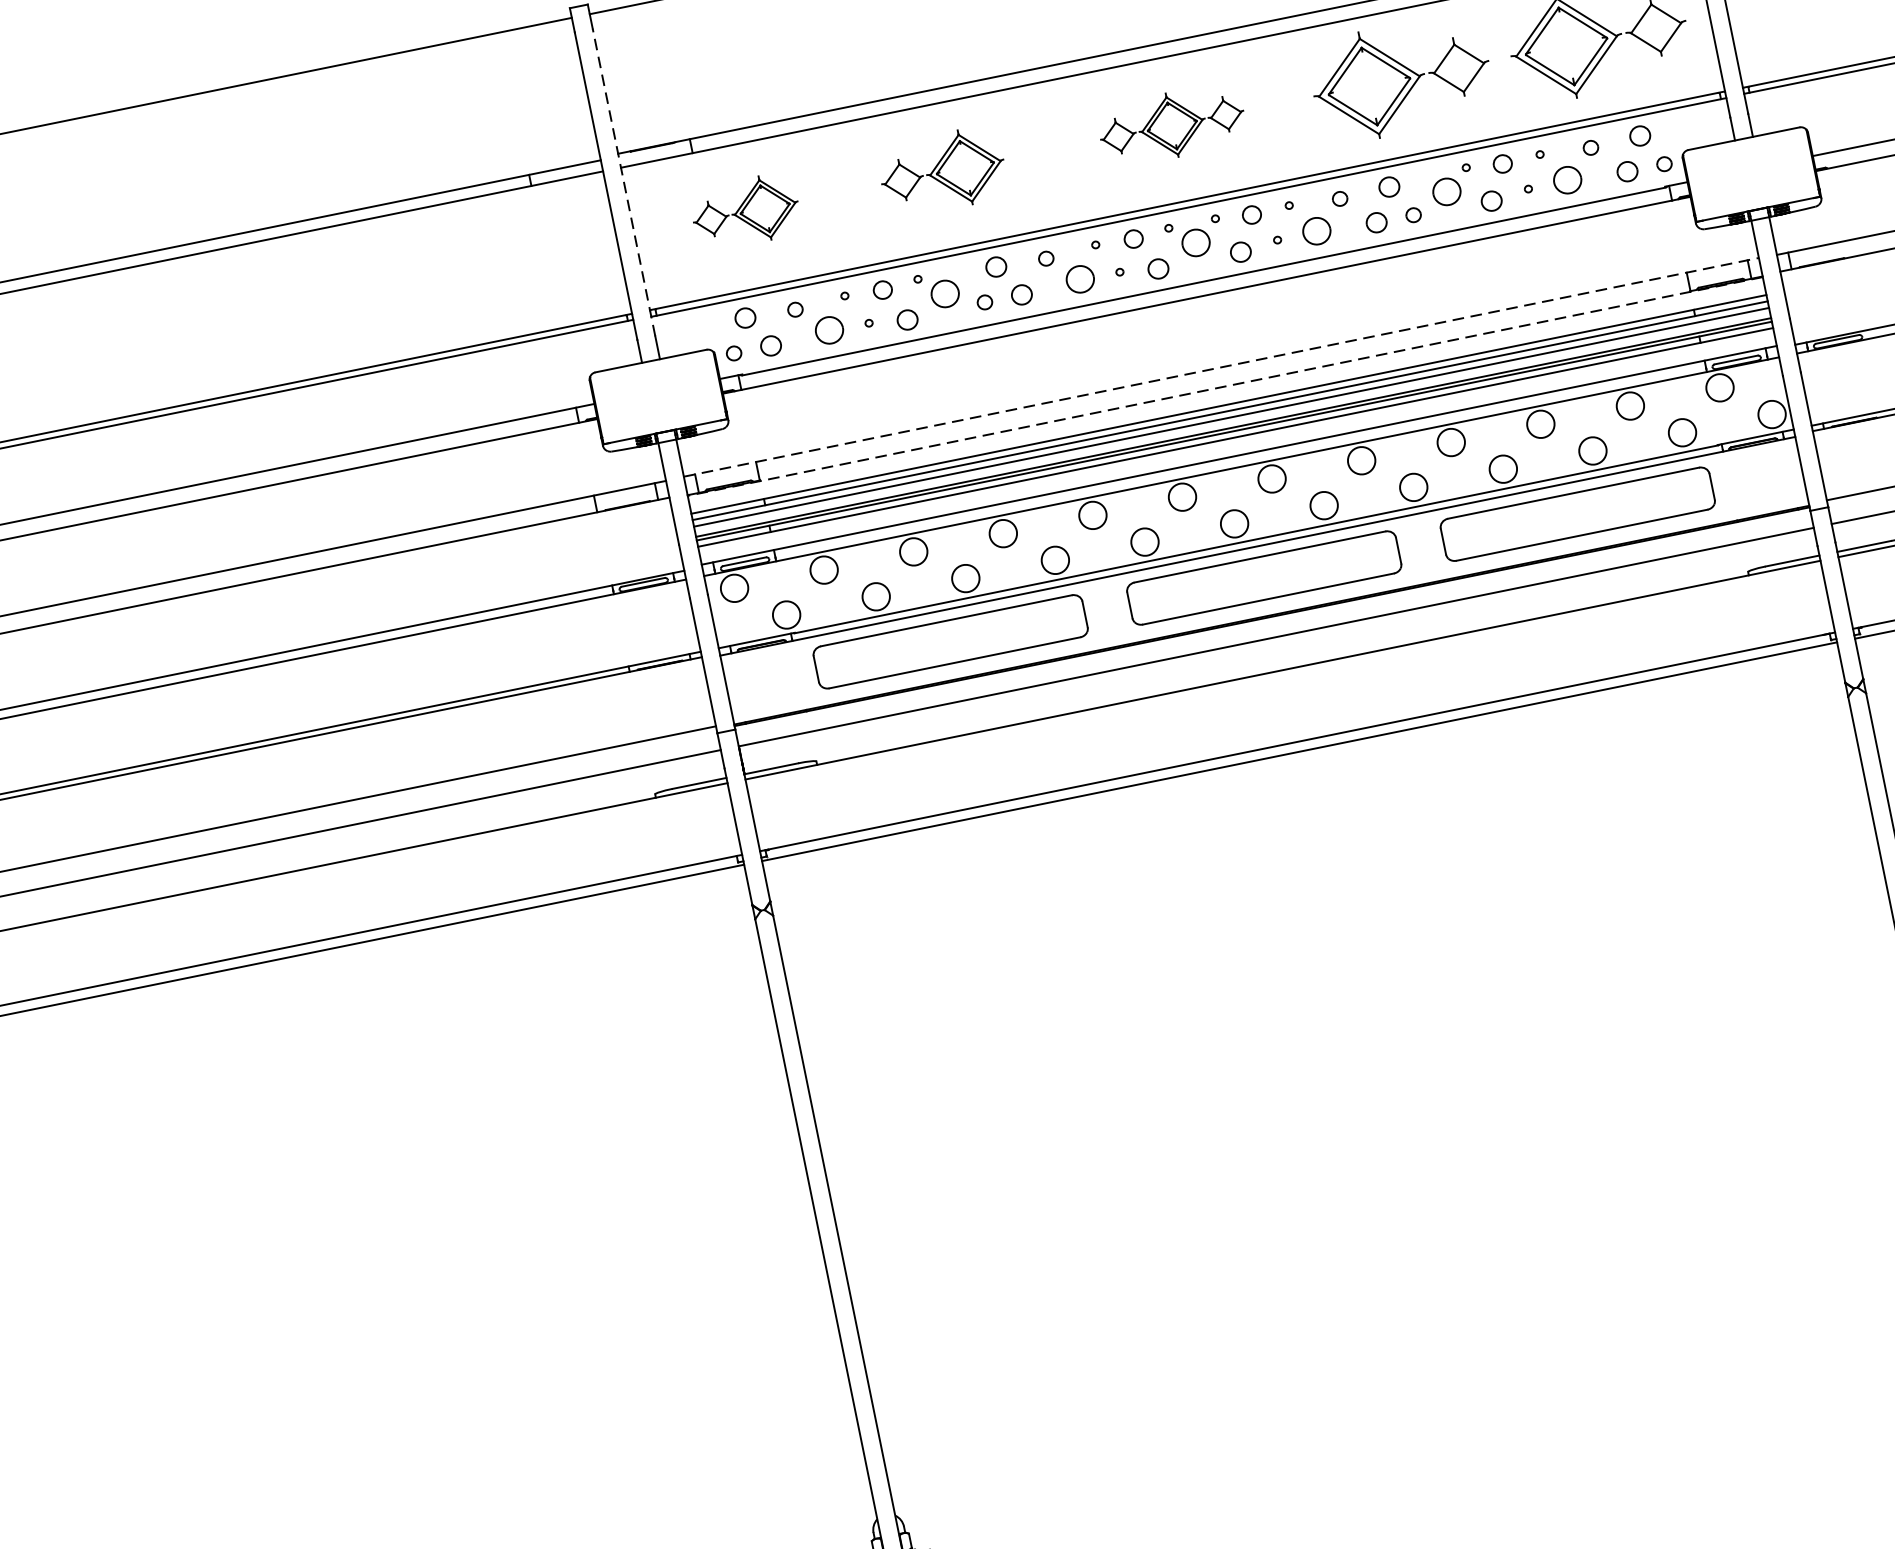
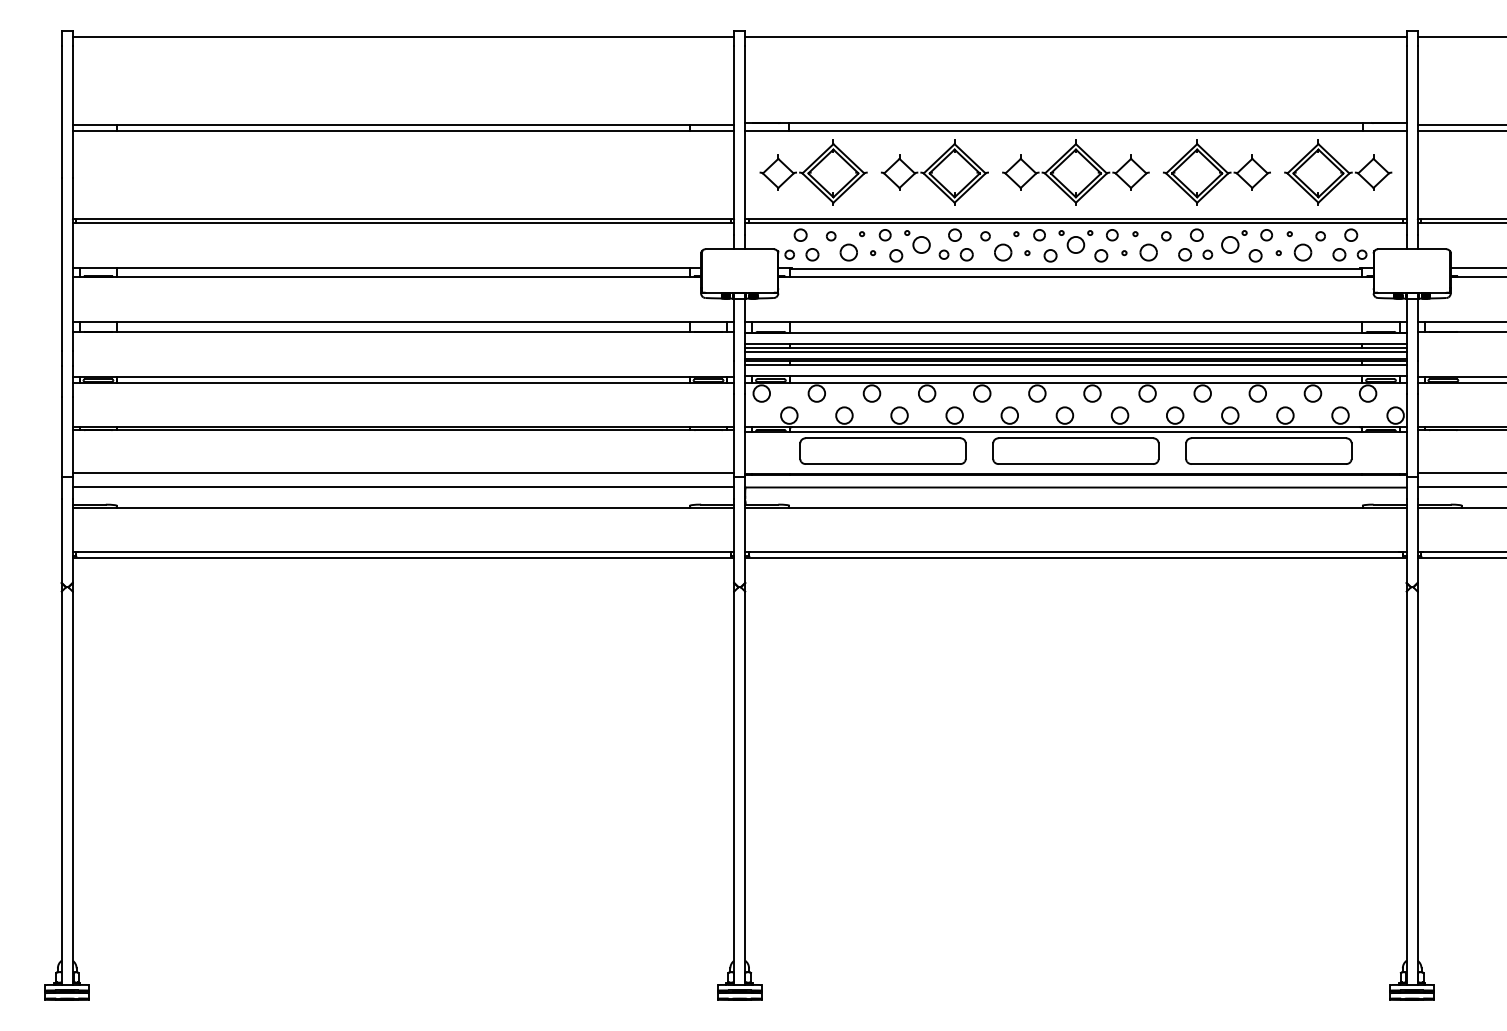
part: (1171, 125) -> (1075, 172), size x1.67
part: (942, 171) -> (934, 172), size x1.43
line: (624, 182) -> (745, 140), dashed -> solid
part: (745, 211) -> (813, 172), size x1.67
line: (1220, 367) -> (1075, 321), dashed -> solid
line: (1224, 386) -> (1075, 333), dashed -> solid

